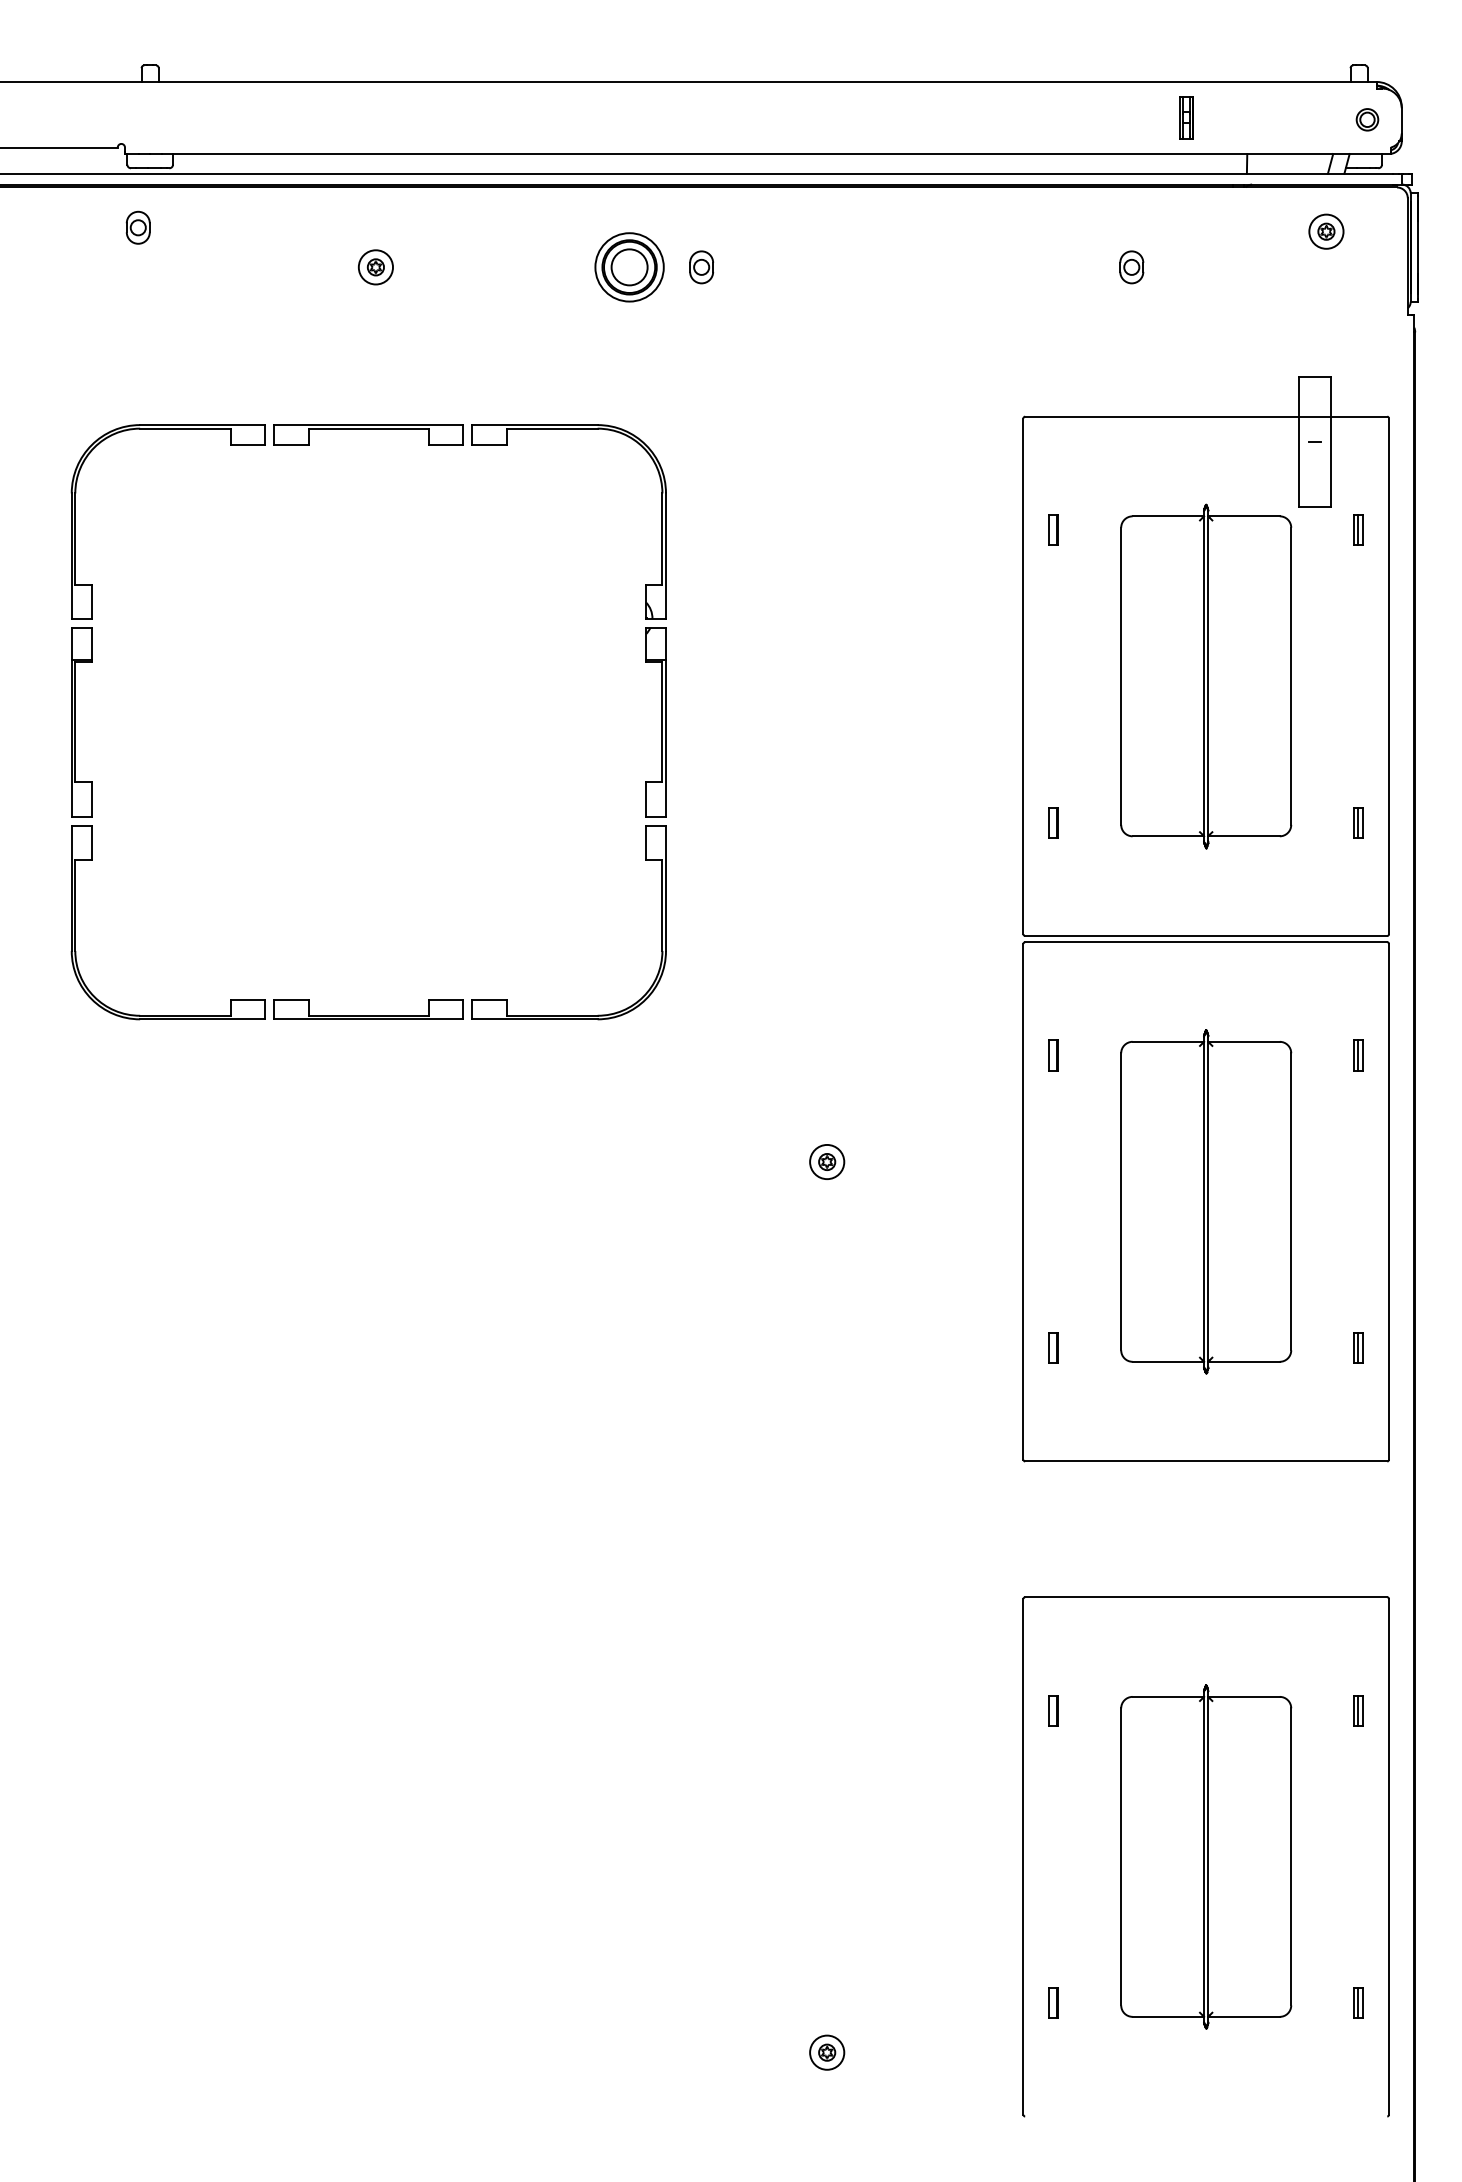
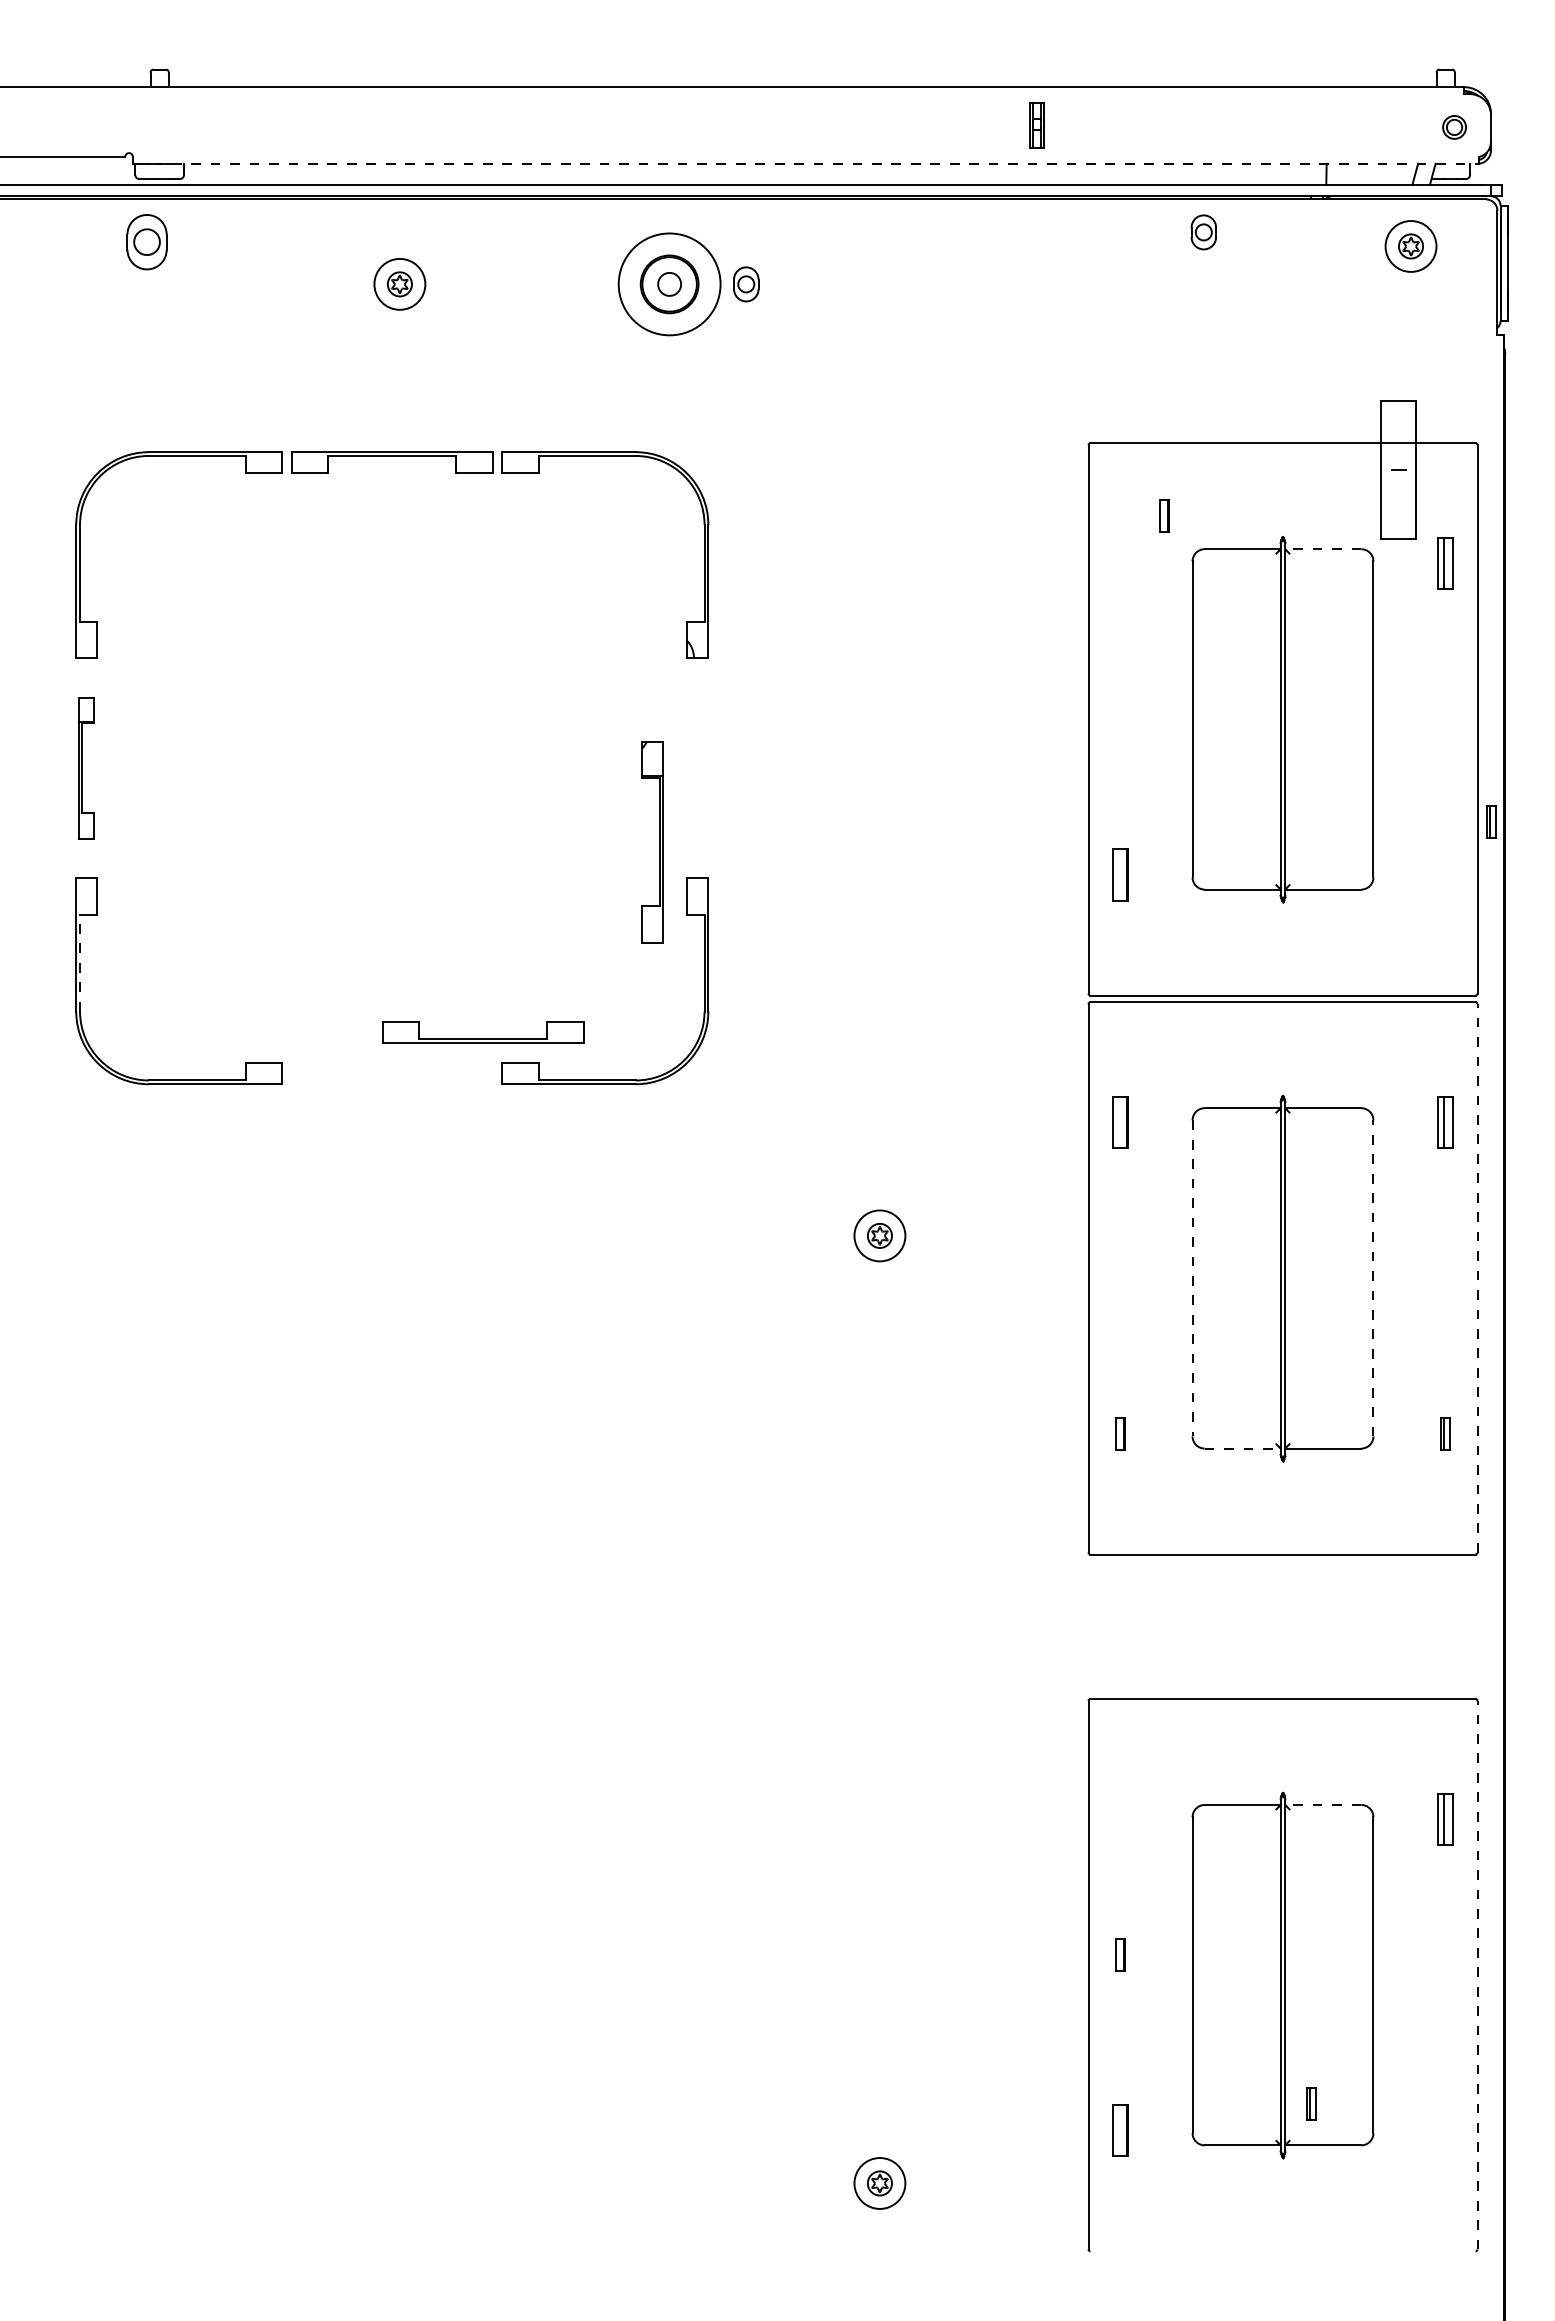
part: (1186, 117) -> (1036, 125), moved
line: (776, 153) -> (825, 163), solid -> dashed
part: (137, 227) -> (146, 242), size x1.6
part: (1326, 231) -> (1410, 246), size x1.4
part: (375, 267) -> (399, 284), size x1.4
circle: (629, 267) -> (669, 284), size x0.6
circle: (629, 267) -> (669, 284), size x1.4
part: (1131, 267) -> (1203, 232), moved
line: (1243, 516) -> (1322, 549), solid -> dashed
part: (1053, 529) -> (1164, 515), moved
part: (1358, 529) -> (1445, 563), size x1.6
part: (81, 722) -> (86, 768), size x0.7
part: (662, 722) -> (659, 842), moved
part: (1053, 822) -> (1120, 874), size x1.6
part: (1358, 822) -> (1491, 821), moved
line: (75, 904) -> (80, 962), solid -> dashed
part: (369, 1009) -> (483, 1032), moved
part: (1053, 1055) -> (1120, 1122), size x1.6
part: (1358, 1055) -> (1445, 1122), size x1.6
part: (826, 1162) -> (879, 1236), size x1.4
line: (1291, 1200) -> (1373, 1277), solid -> dashed
line: (1389, 1200) -> (1477, 1277), solid -> dashed
line: (1121, 1201) -> (1192, 1278), solid -> dashed
line: (1169, 1361) -> (1243, 1448), solid -> dashed
line: (1243, 1696) -> (1322, 1804), solid -> dashed
part: (1053, 1710) -> (1120, 1954), moved
part: (1358, 1710) -> (1445, 1819), size x1.6
line: (1389, 1856) -> (1477, 1974), solid -> dashed
part: (1053, 2002) -> (1120, 2130), size x1.6
part: (1358, 2002) -> (1311, 2103), moved
part: (826, 2052) -> (879, 2183), size x1.4

